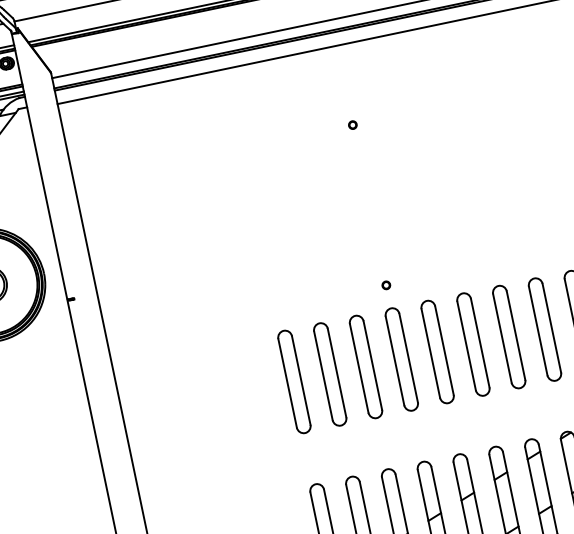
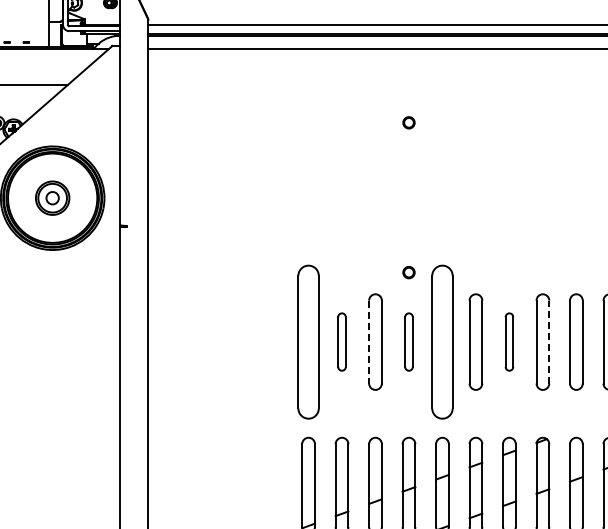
part: (352, 124) -> (408, 122), size x1.6
part: (385, 285) -> (408, 272), size x1.6
line: (551, 327) -> (549, 341), solid -> dashed
part: (509, 336) -> (509, 341), size x0.6
part: (437, 351) -> (442, 341), size x1.6
part: (401, 358) -> (408, 341), size x0.6
line: (359, 368) -> (369, 342), solid -> dashed
part: (329, 373) -> (341, 341), size x0.6
part: (294, 381) -> (308, 341), size x1.6

